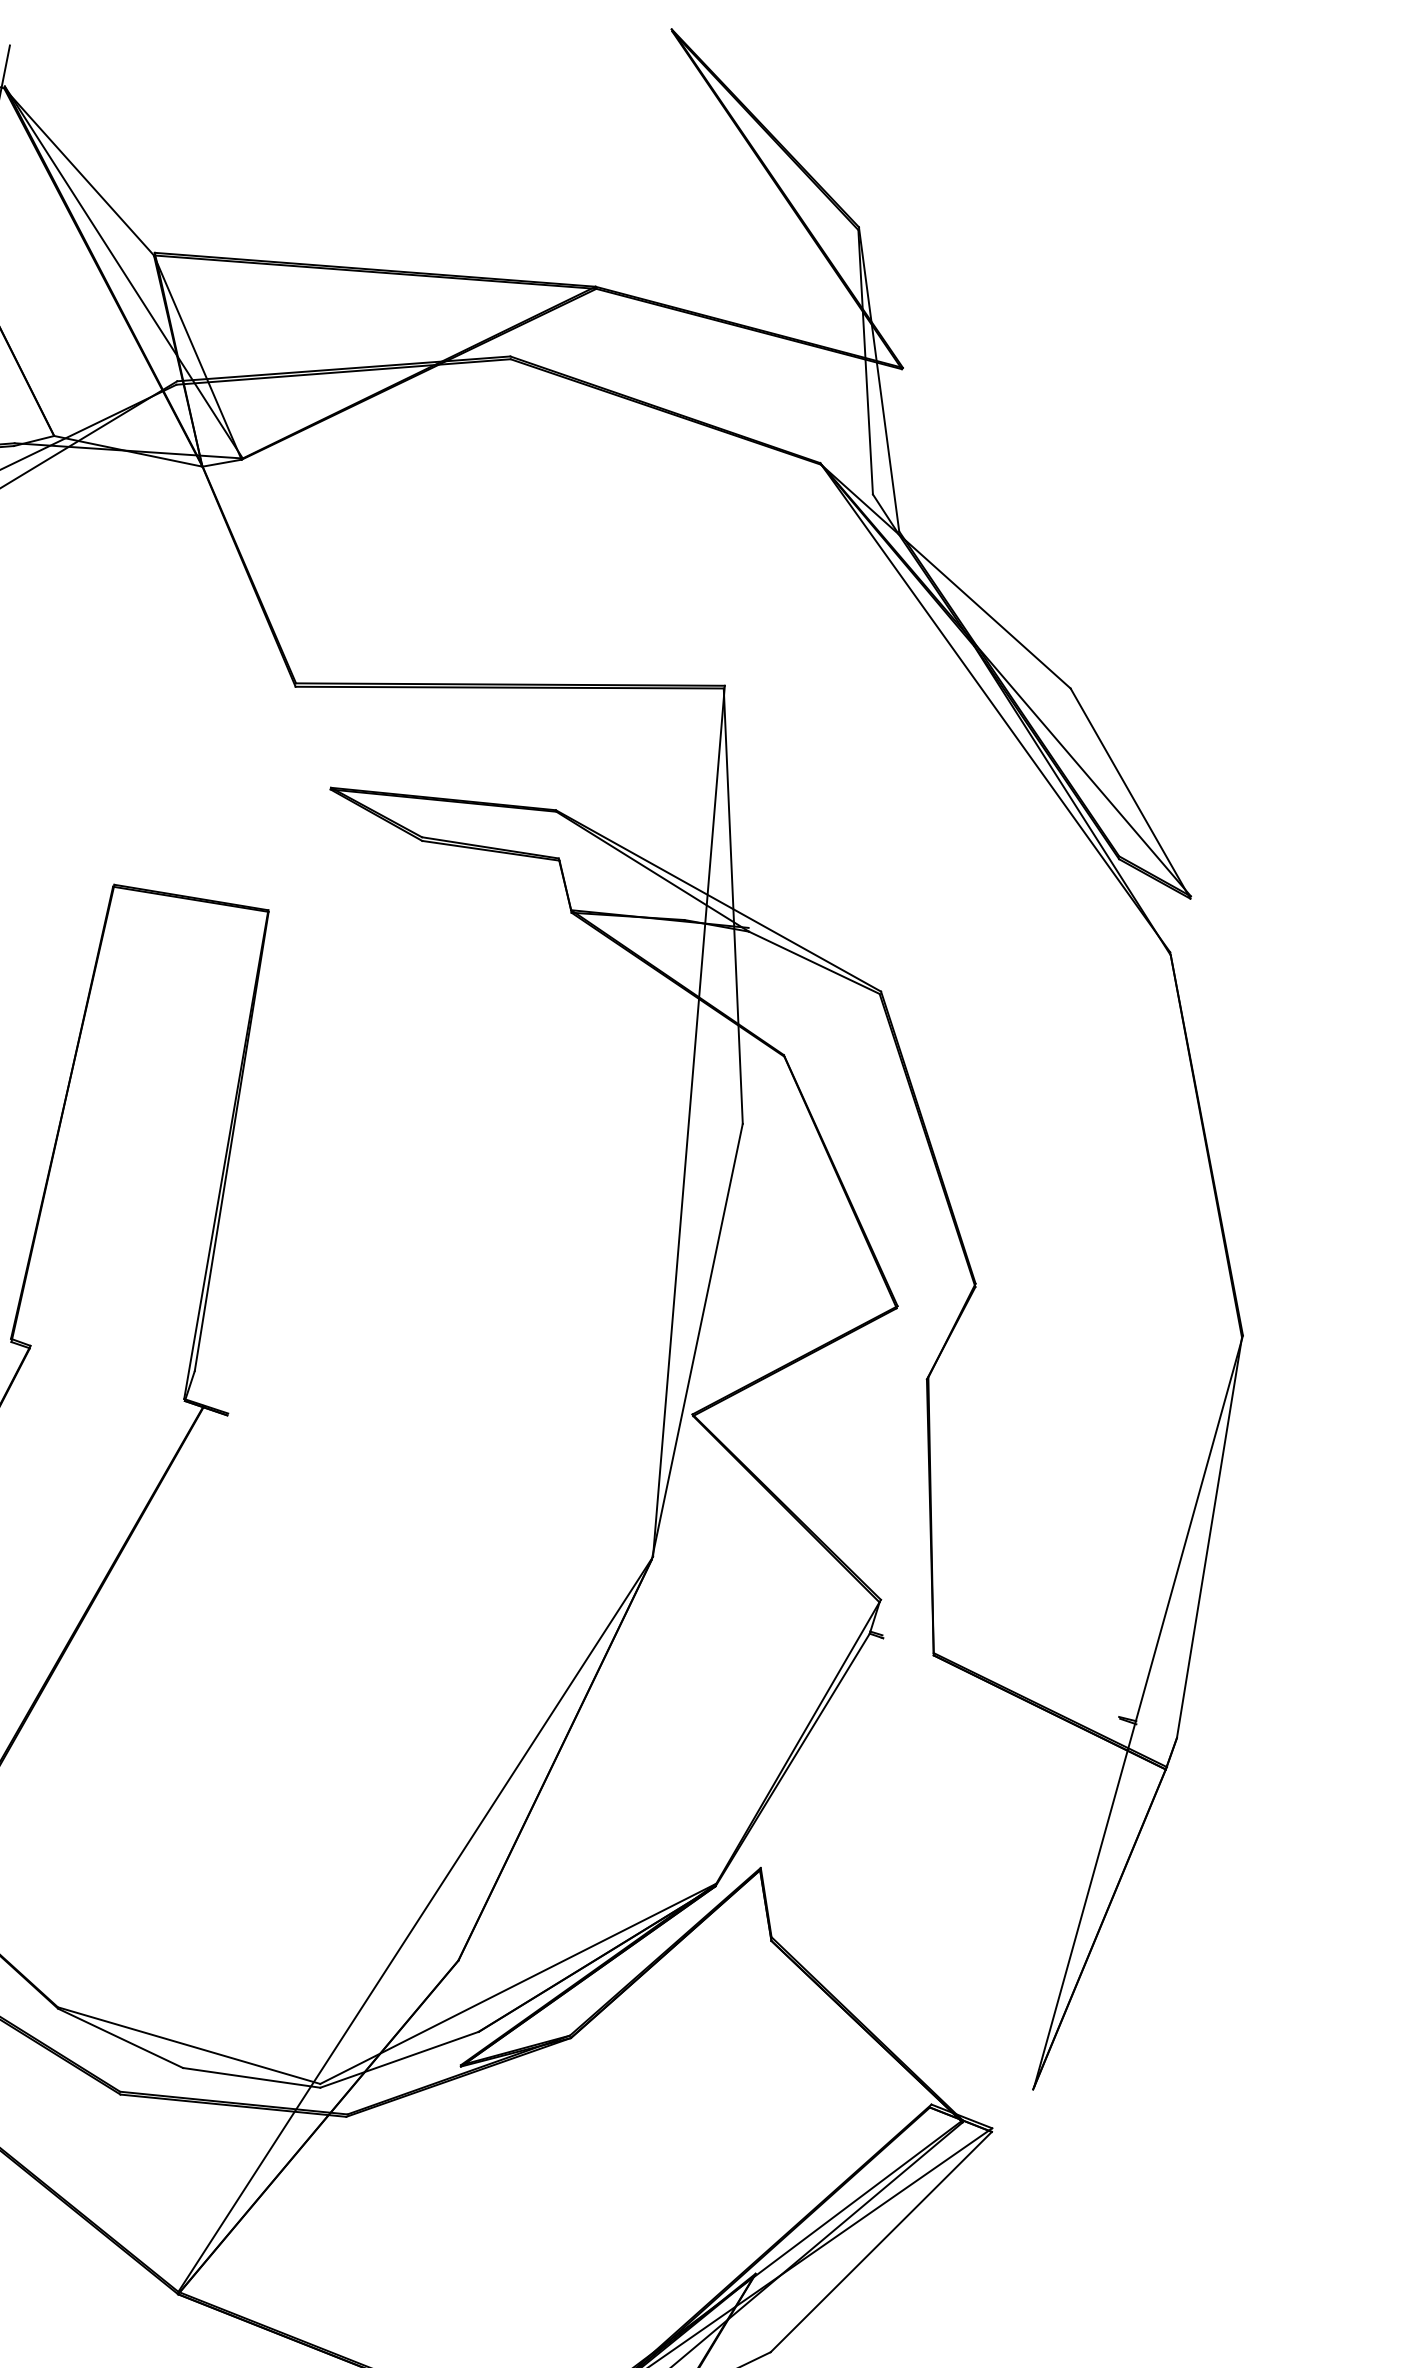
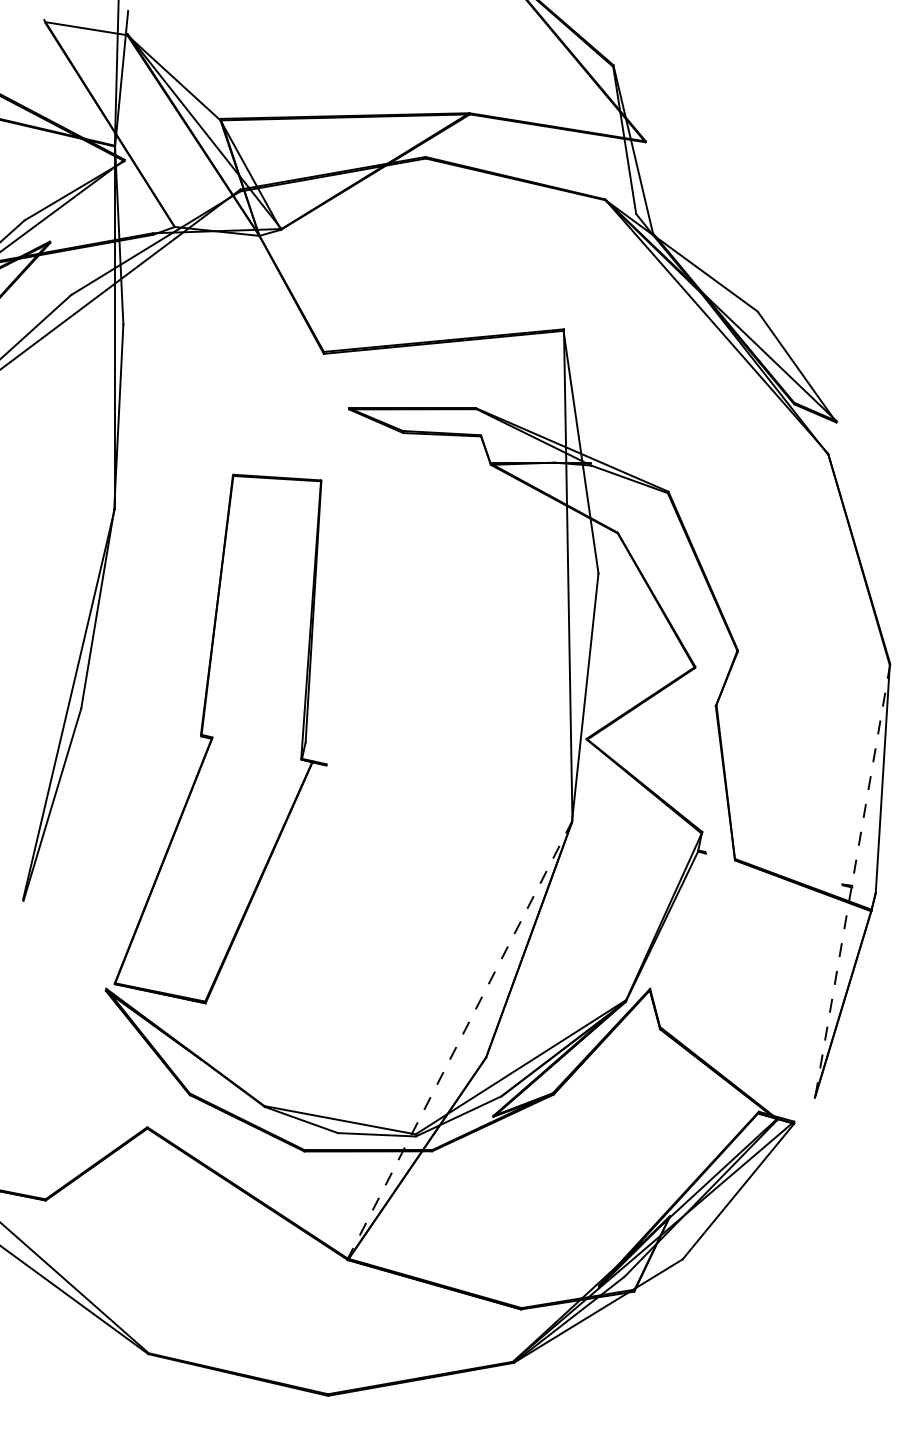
line: (1138, 1710) -> (852, 879), solid -> dashed
line: (414, 1925) -> (459, 1040), solid -> dashed

